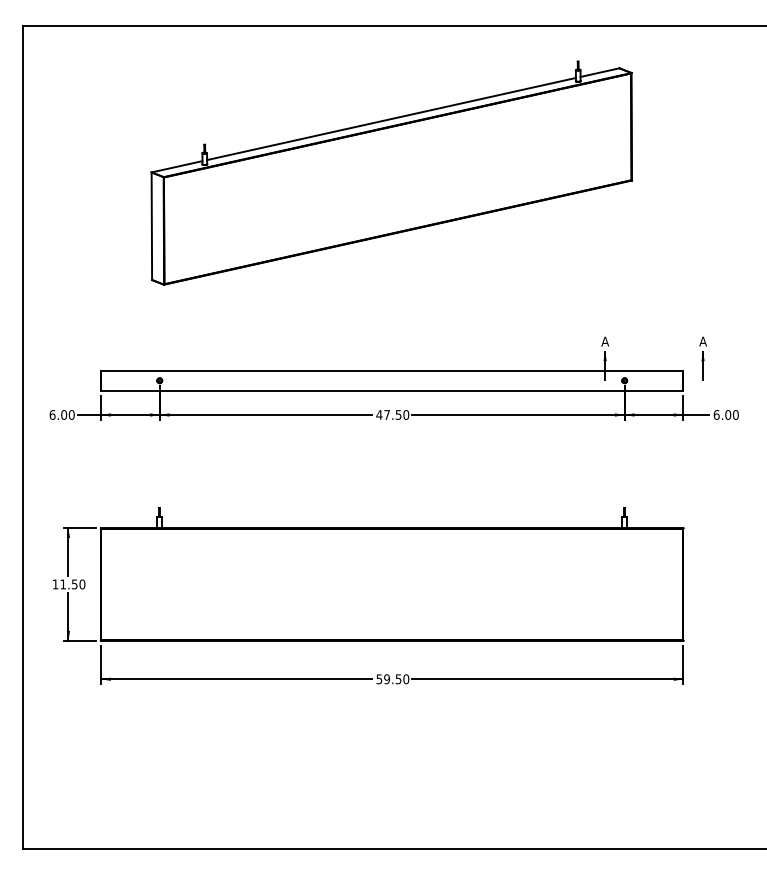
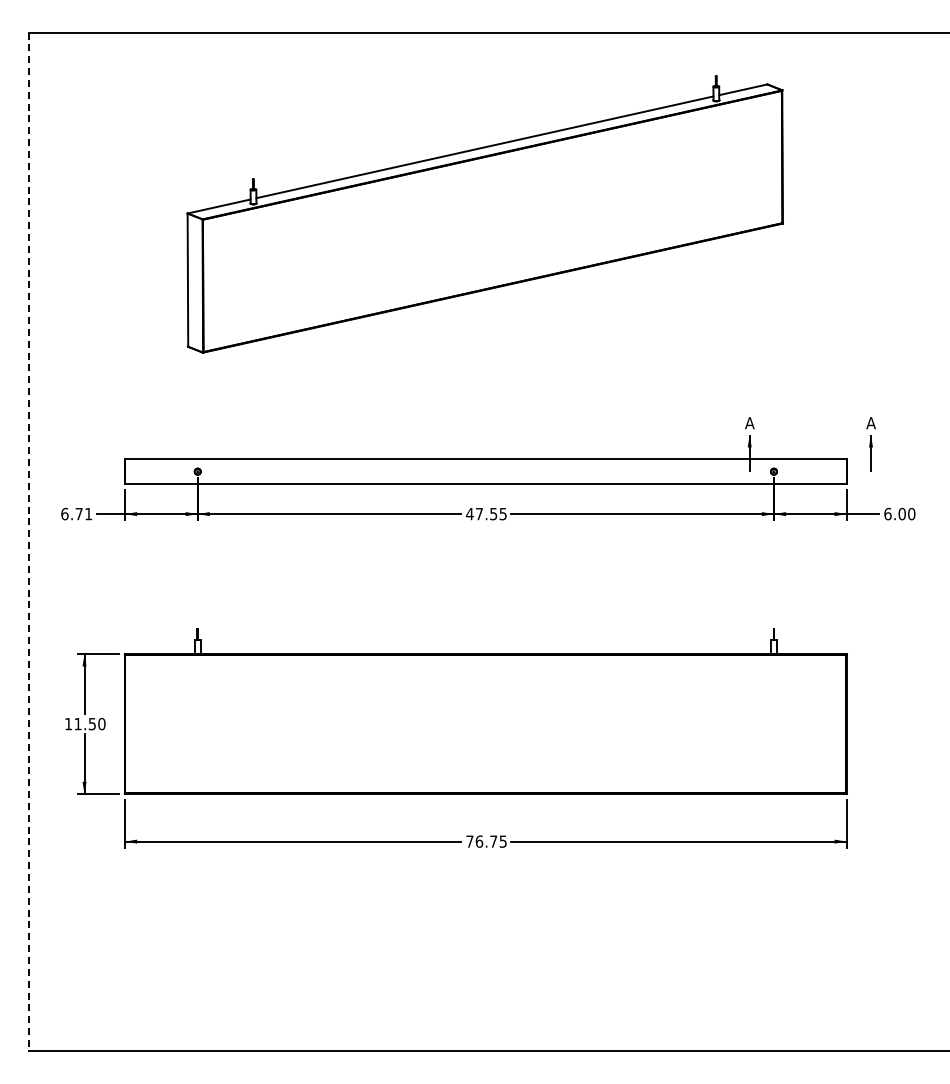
text: (67, 414) -> (83, 513), 6.00 -> 6.71
text: (405, 414) -> (502, 513), 47.50 -> 47.55
line: (23, 437) -> (28, 542), solid -> dashed
text: (392, 679) -> (486, 841), 59.50 -> 76.75

